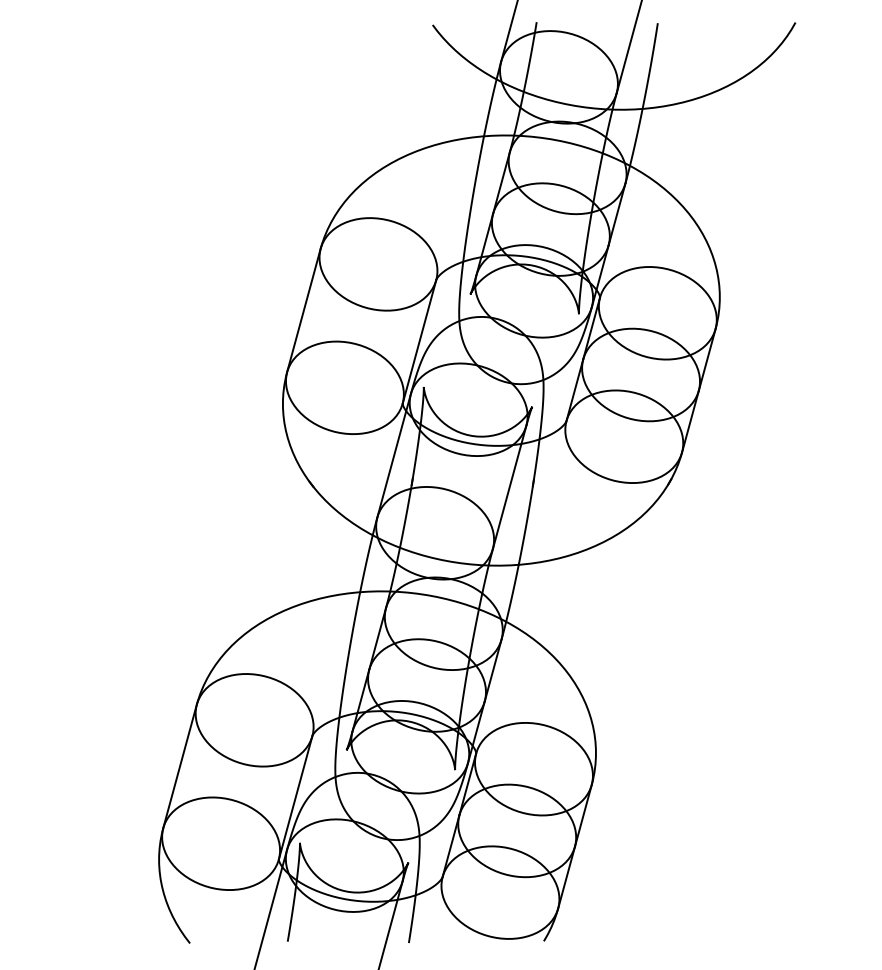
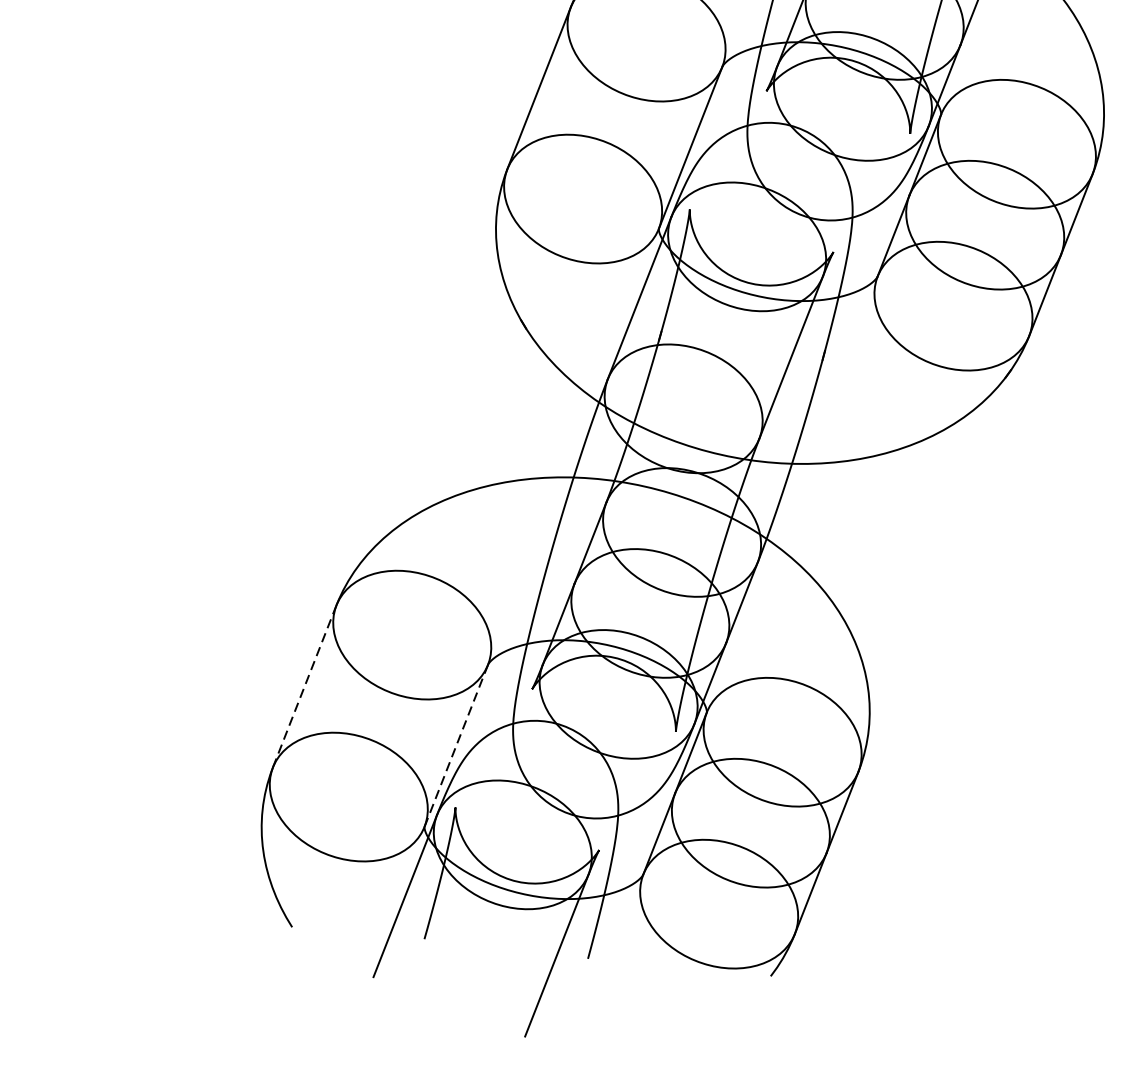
line: (180, 766) -> (305, 686), solid -> dashed
line: (295, 797) -> (456, 745), solid -> dashed

